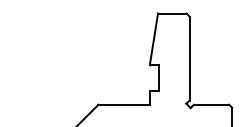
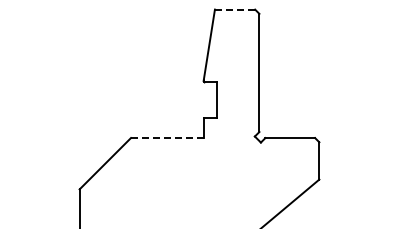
line: (172, 13) -> (235, 9), solid -> dashed
line: (124, 105) -> (167, 138), solid -> dashed

